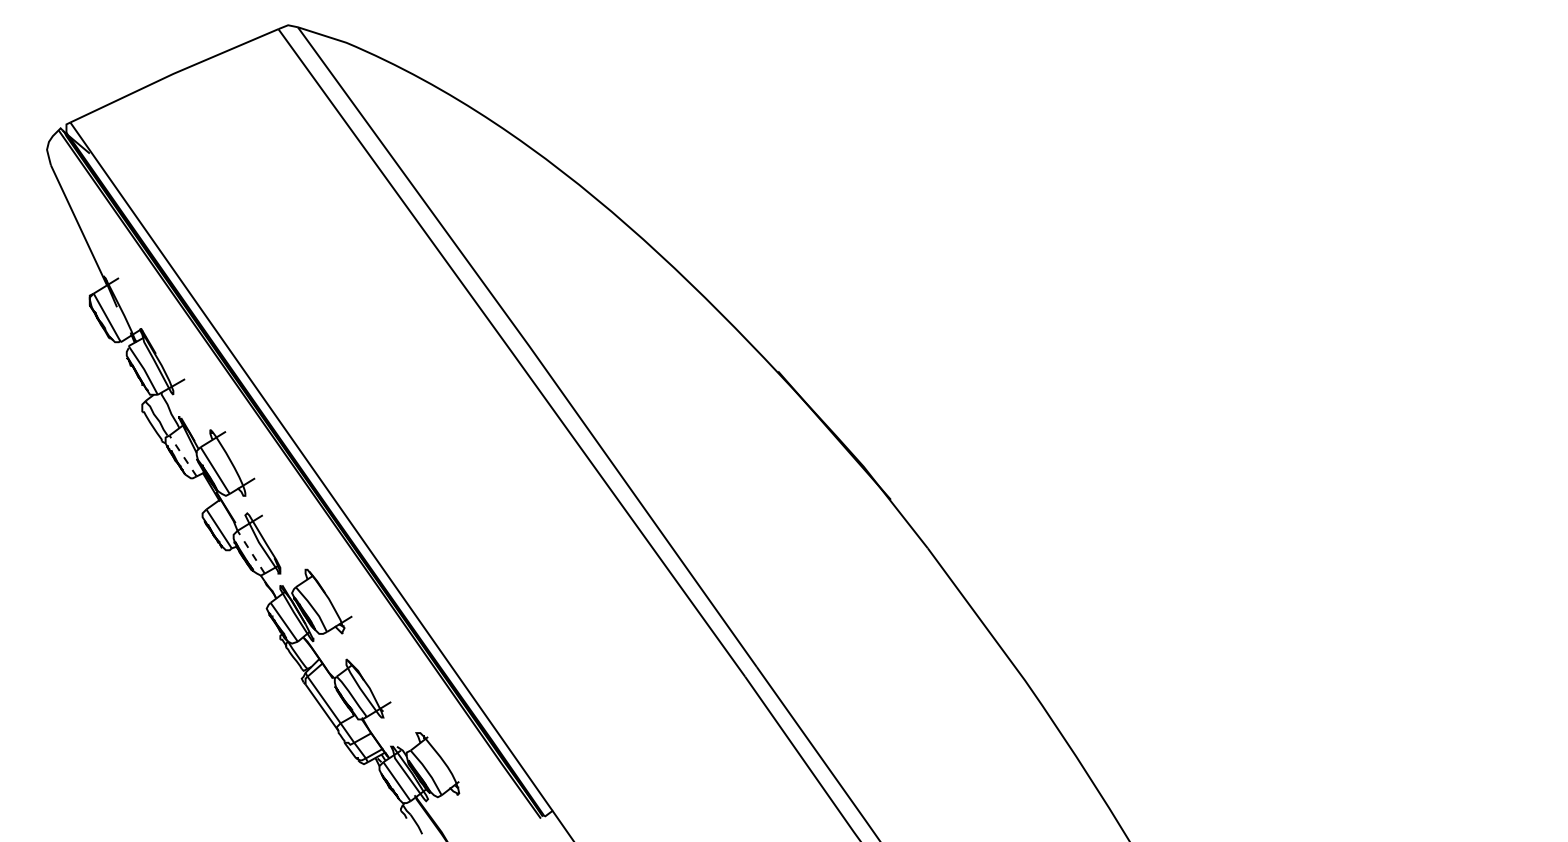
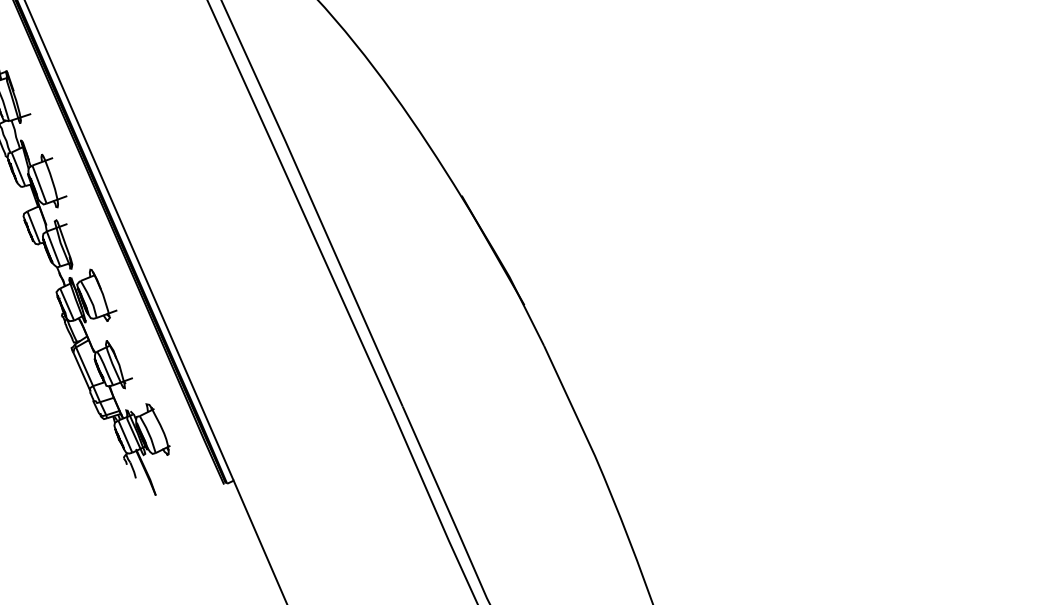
line: (183, 455) -> (18, 169), dashed -> solid
line: (251, 552) -> (53, 249), dashed -> solid

